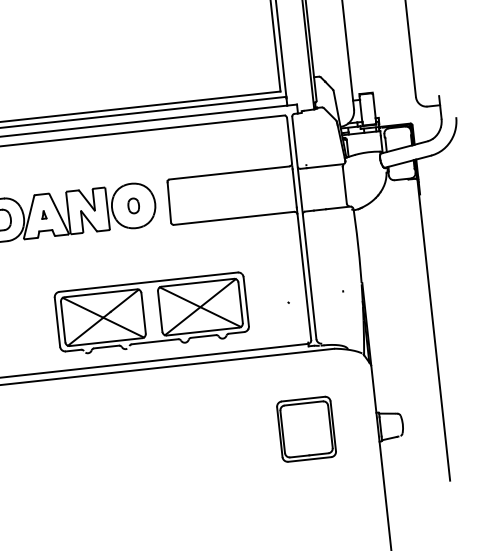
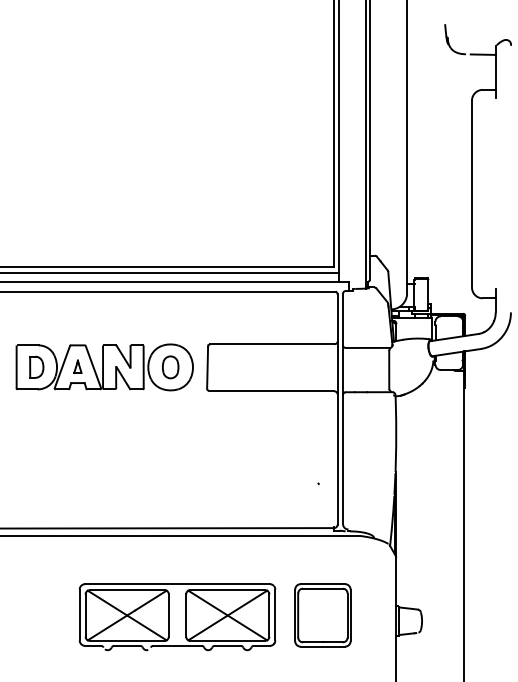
part: (133, 206) -> (170, 367), size x1.43
part: (43, 214) -> (77, 366), size x1.67
part: (144, 315) -> (169, 617), moved

